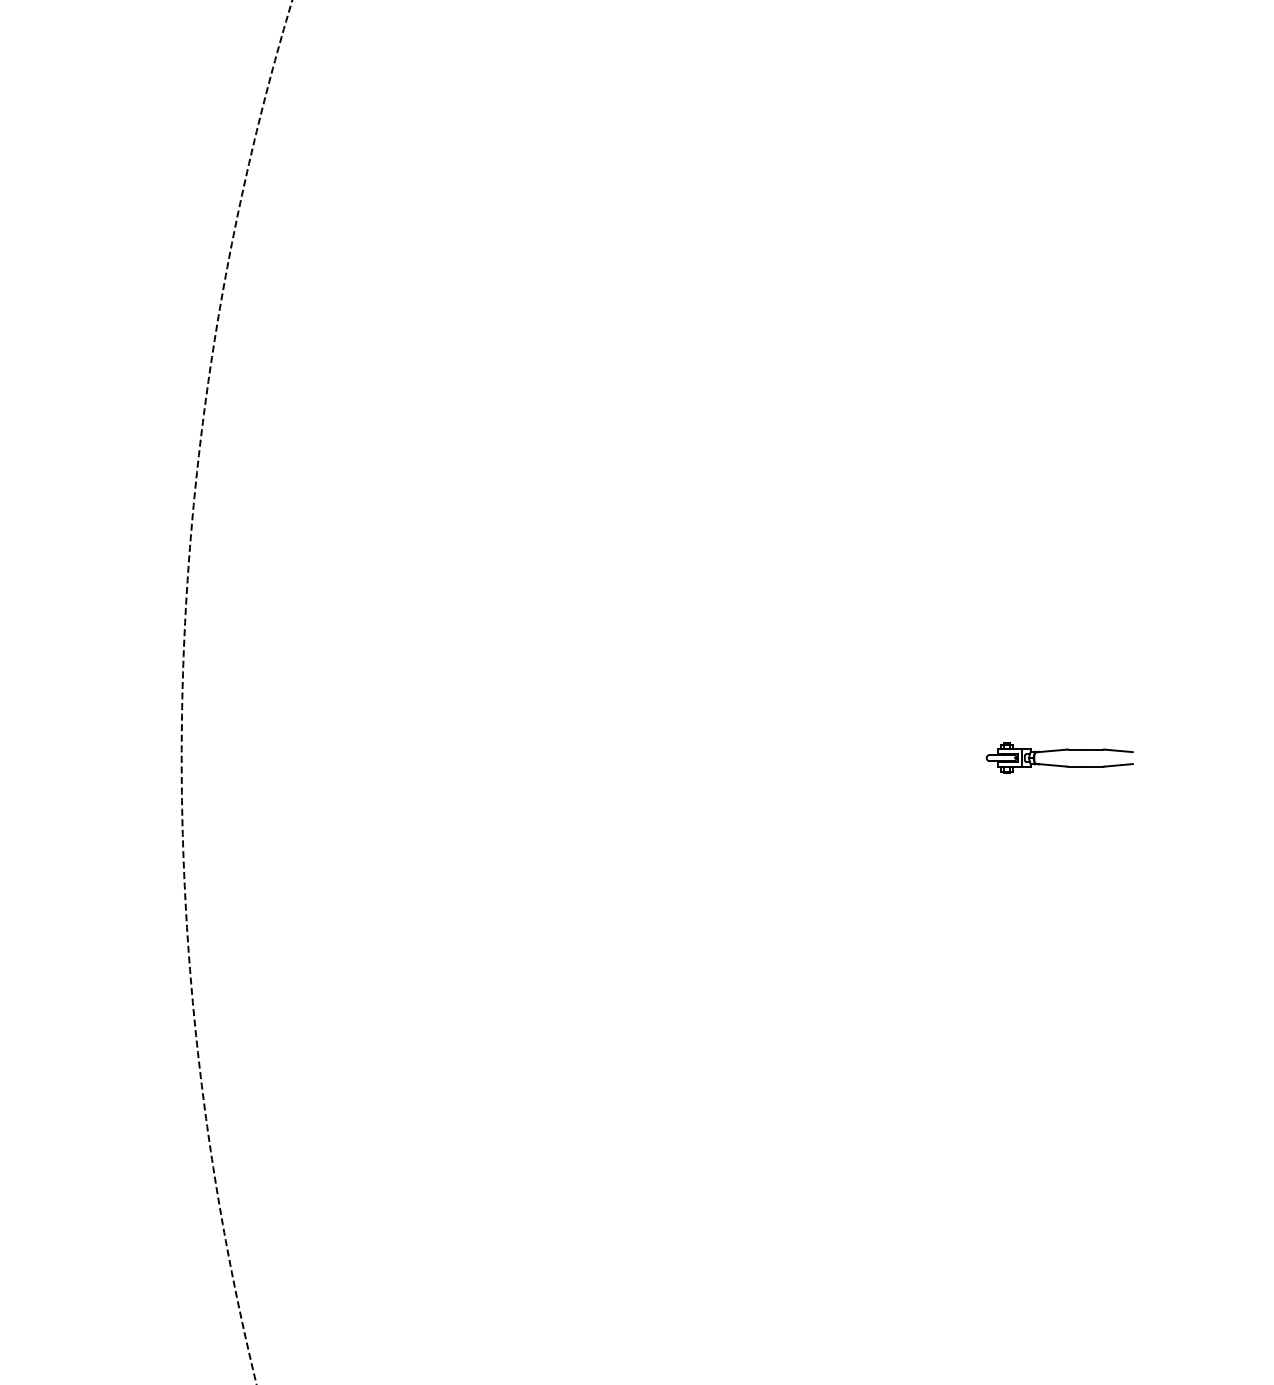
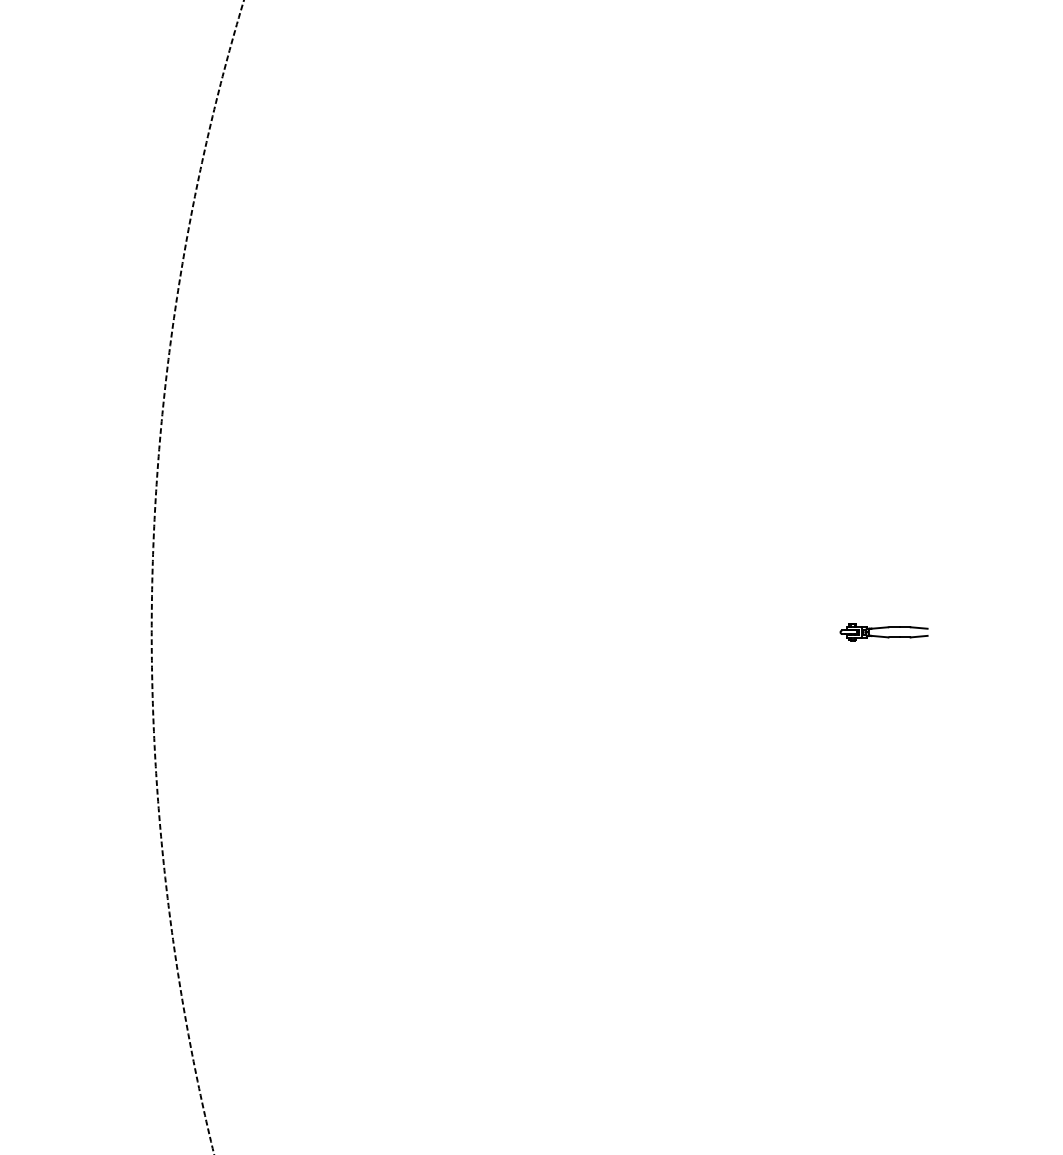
part: (1059, 758) -> (883, 632), size x0.71

